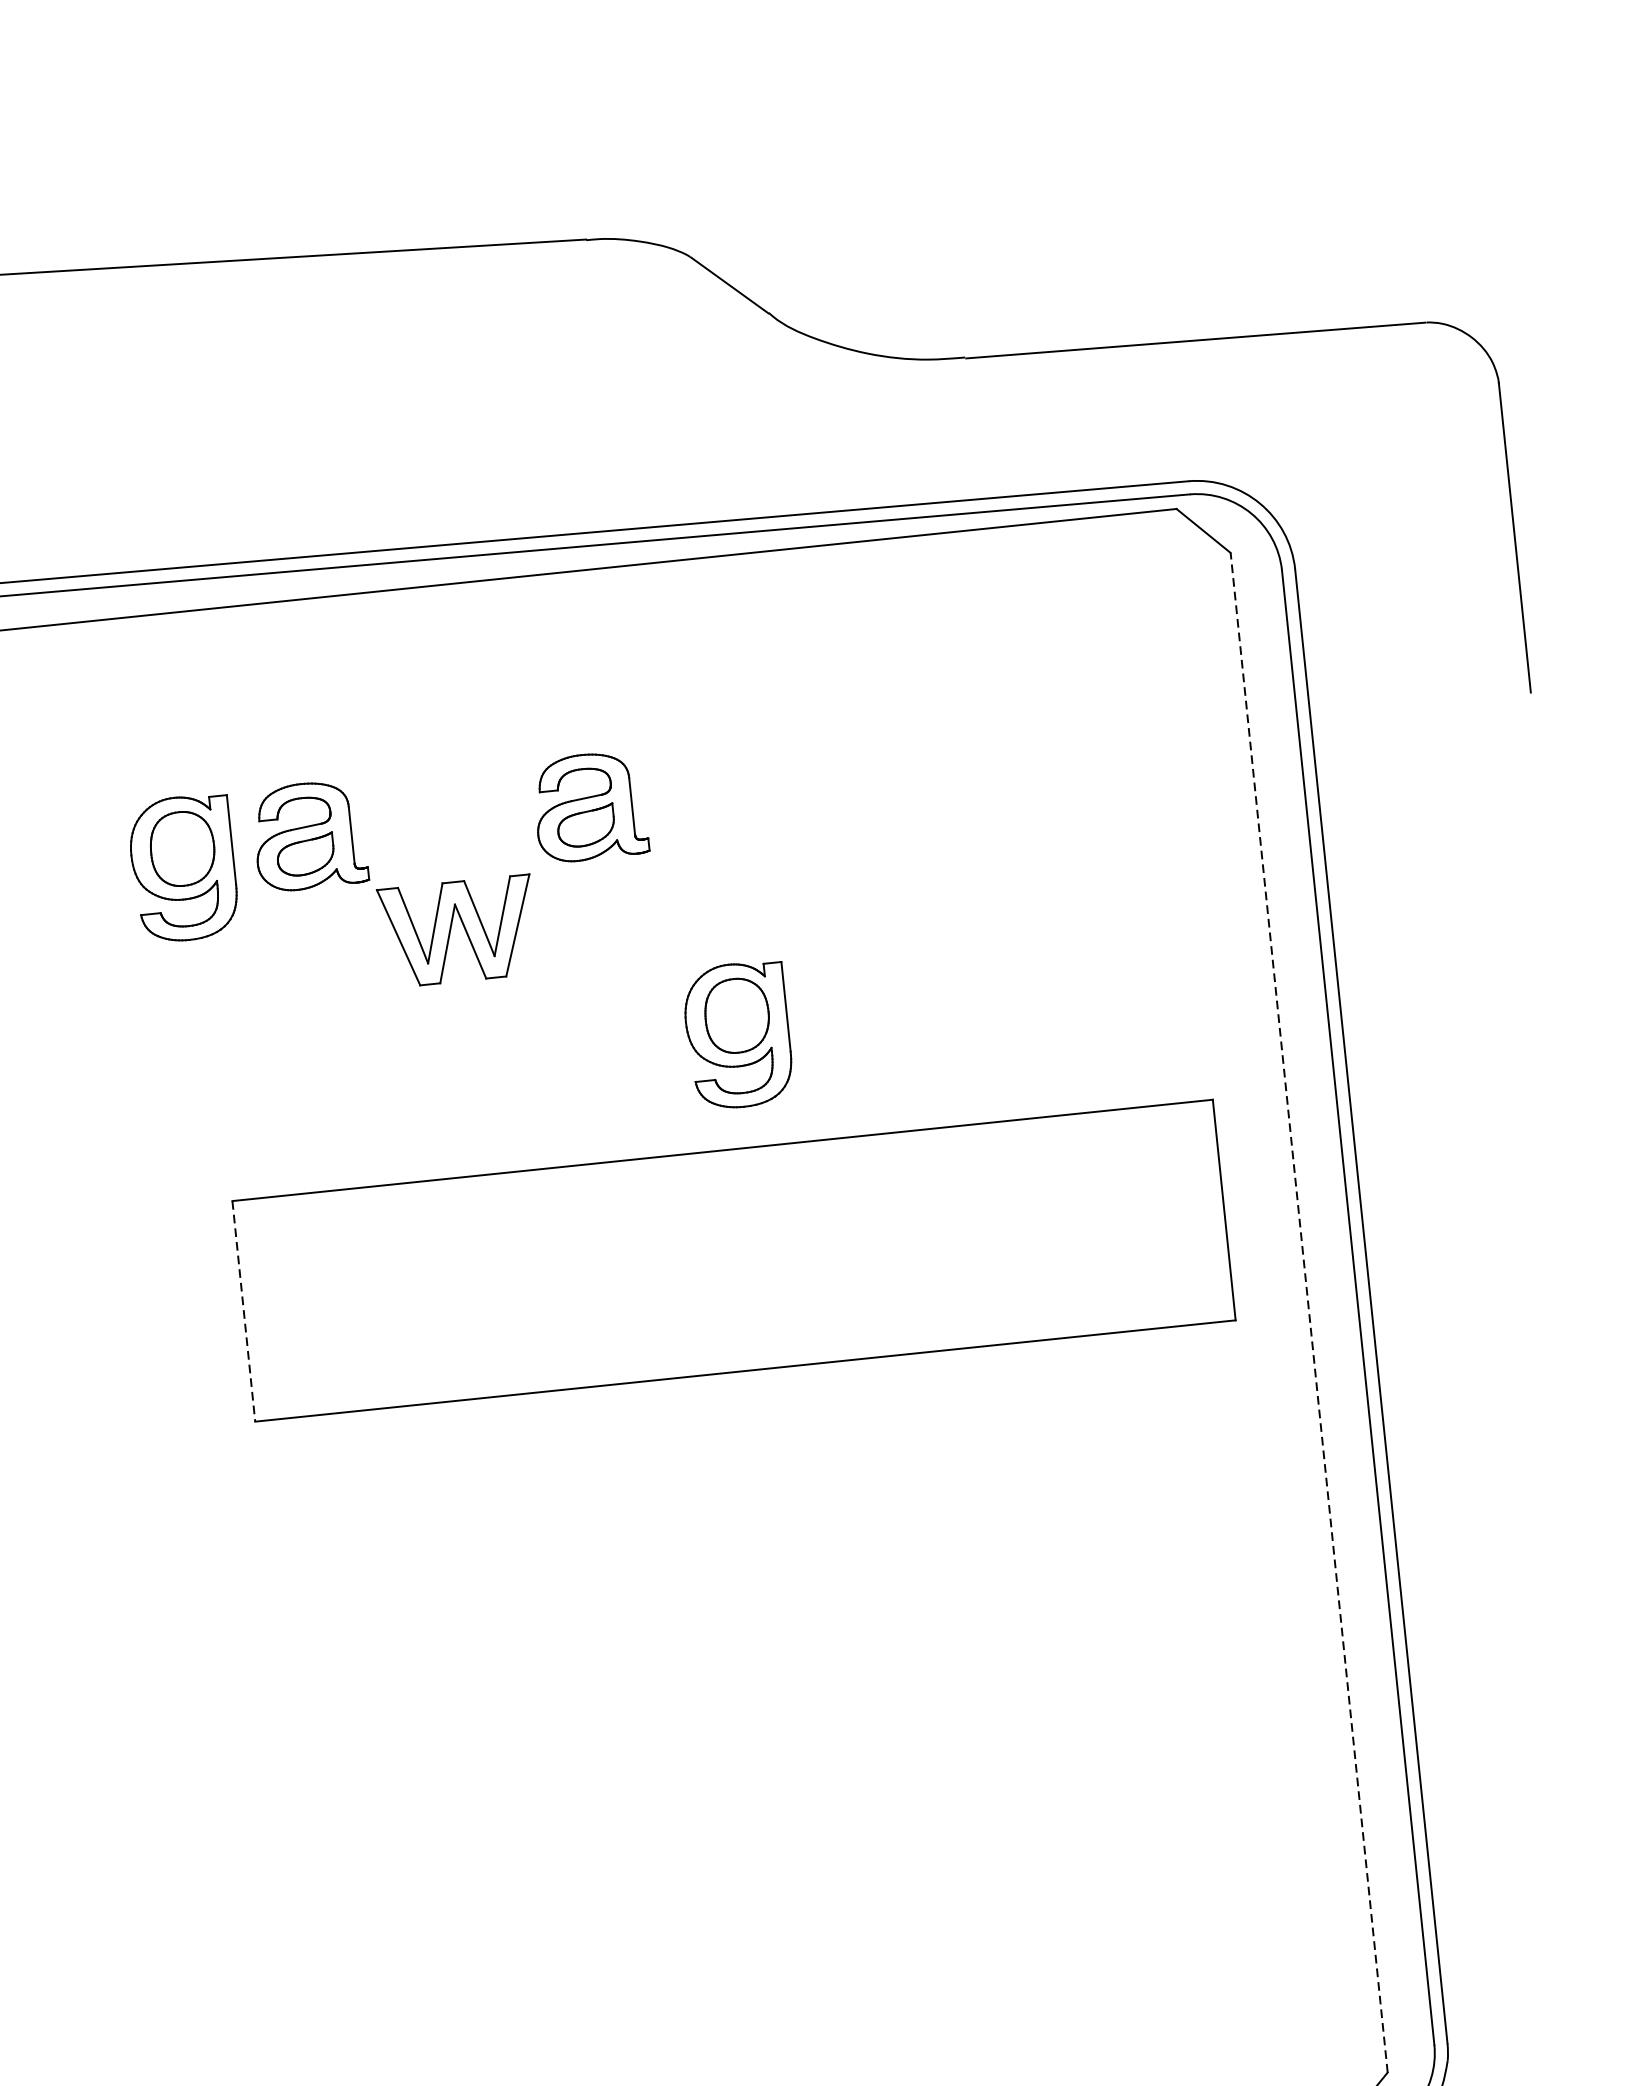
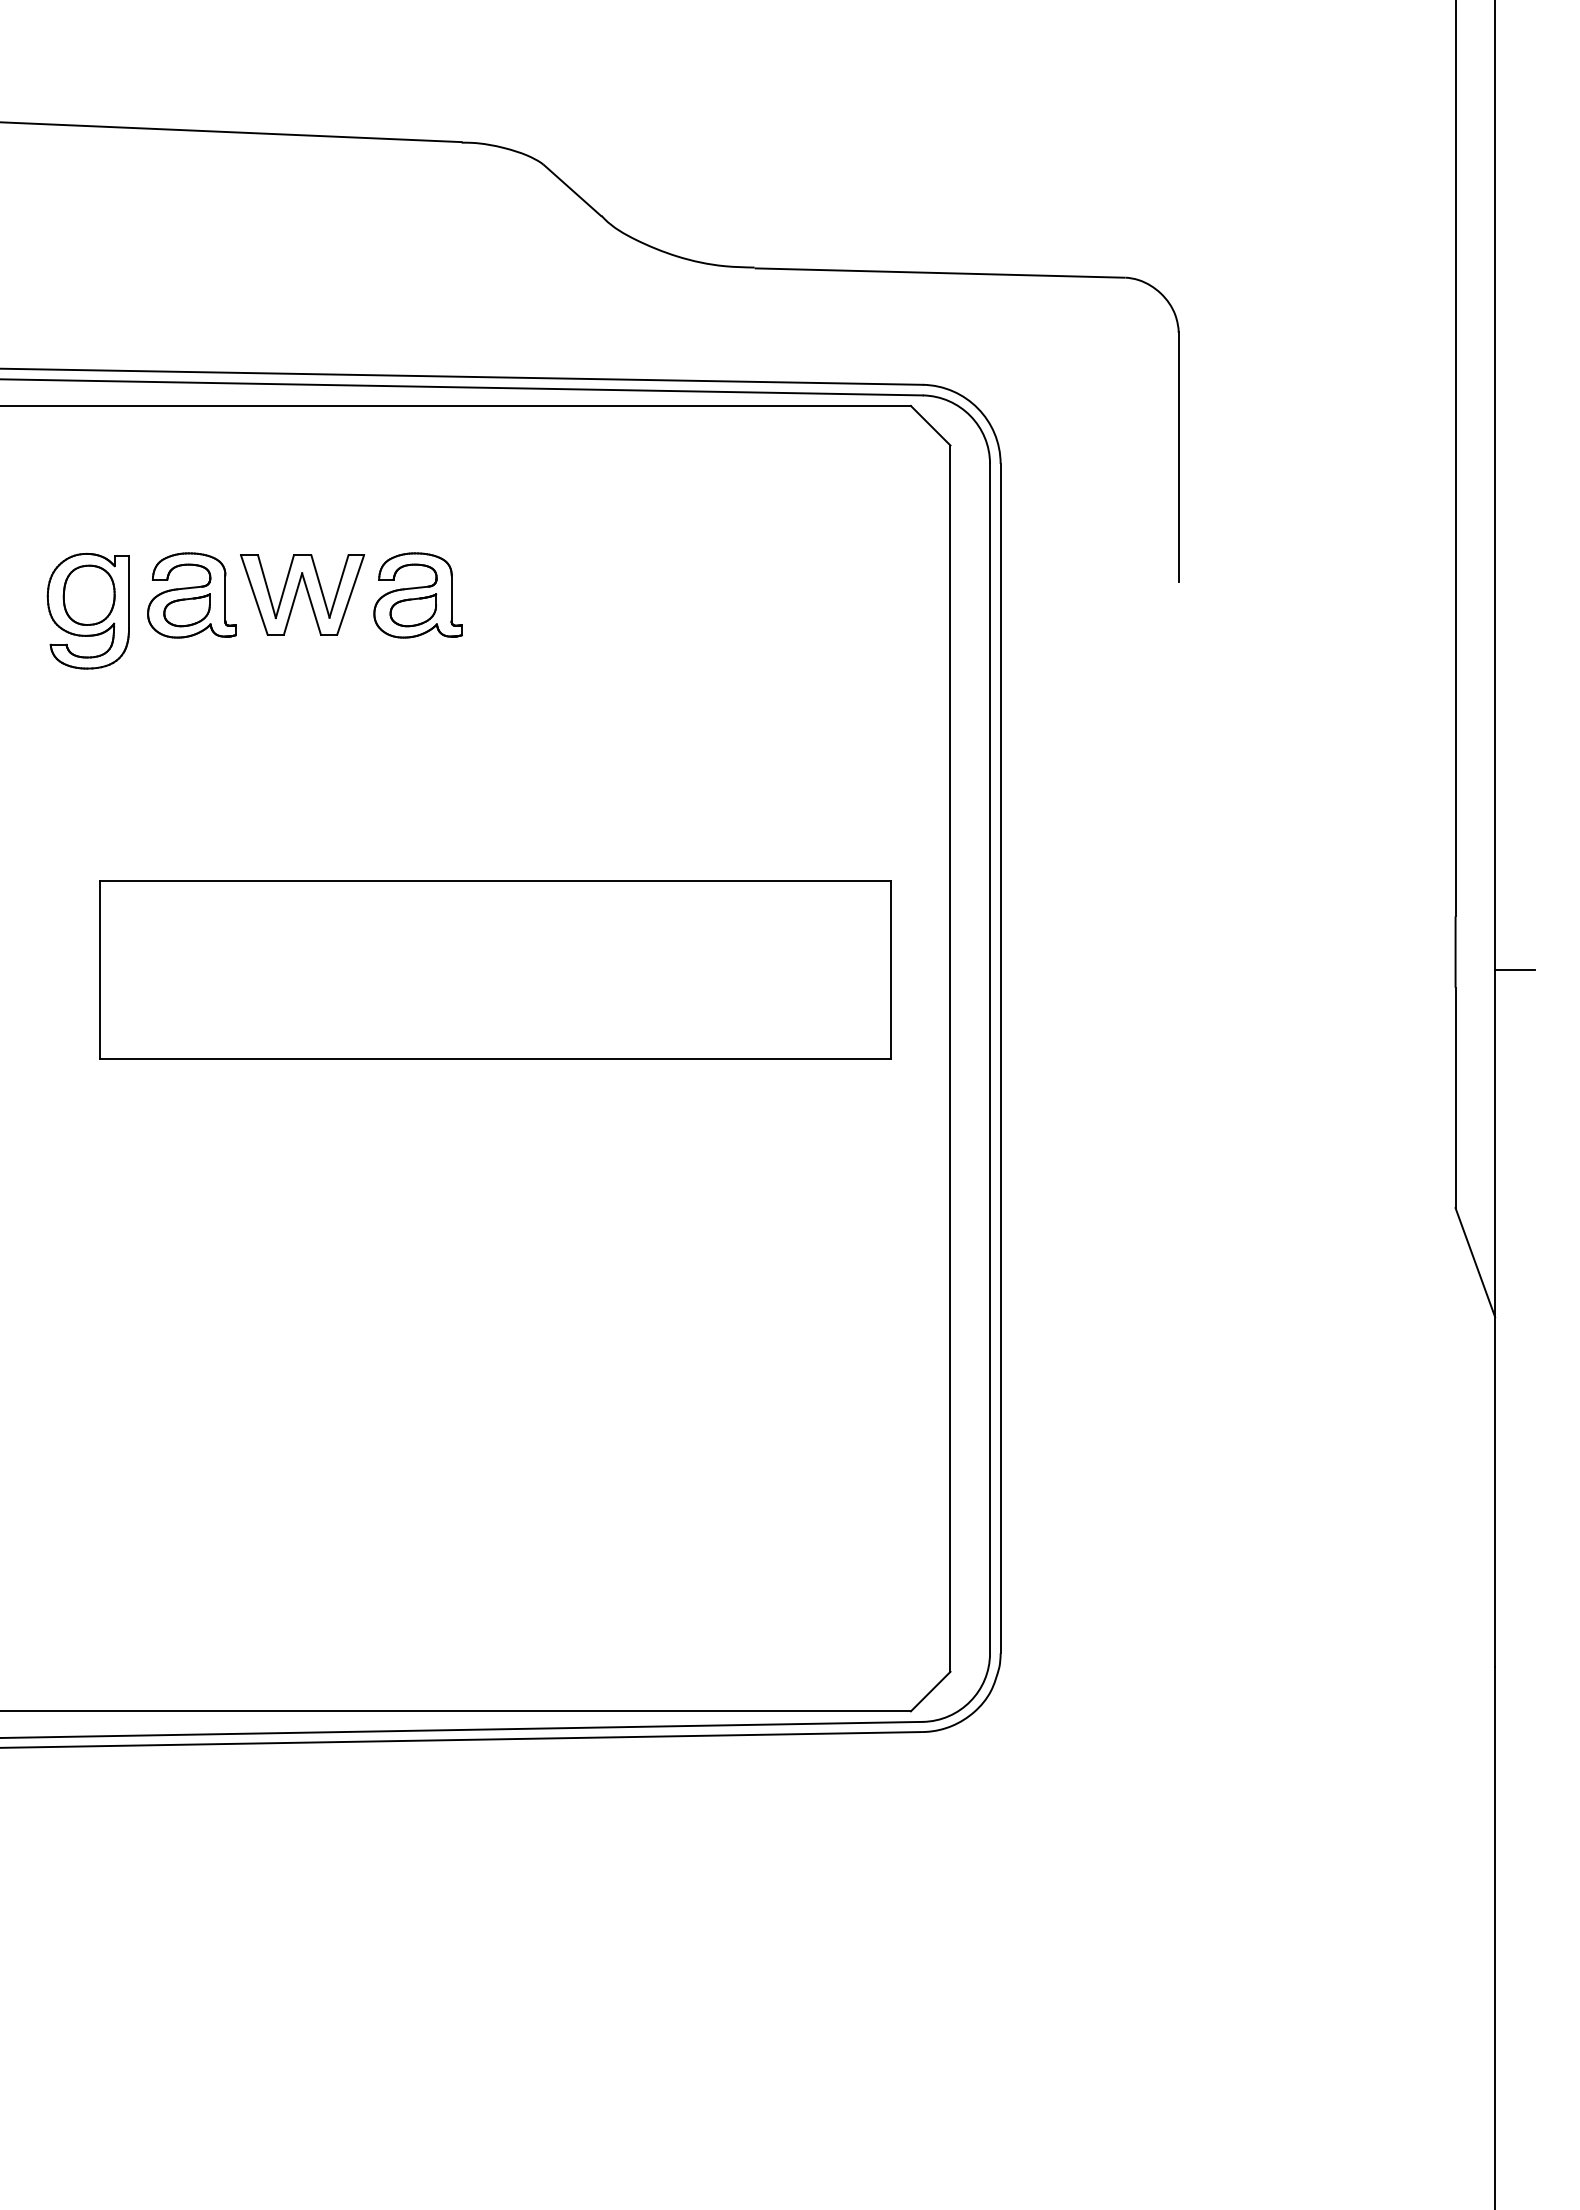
part: (458, 930) -> (302, 594), moved
part: (737, 1036) -> (516, 790), removed
line: (243, 1312) -> (99, 970), dashed -> solid
line: (1309, 1312) -> (950, 1058), dashed -> solid

